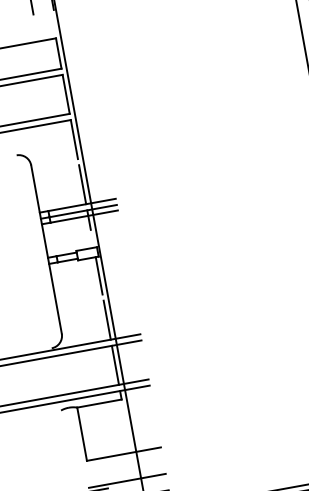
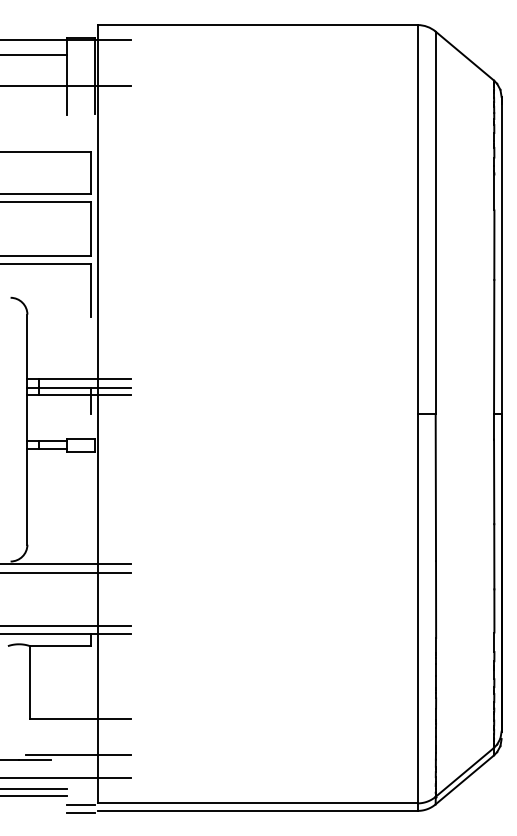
line: (82, 184) -> (90, 352), removed
line: (98, 275) -> (90, 476), removed
line: (107, 320) -> (90, 537), removed
line: (115, 365) -> (90, 599), removed

